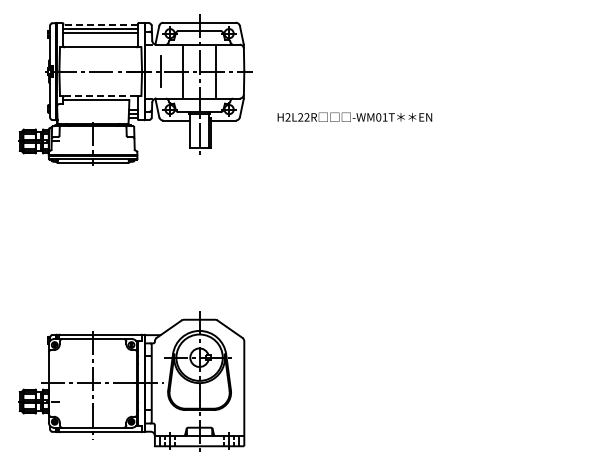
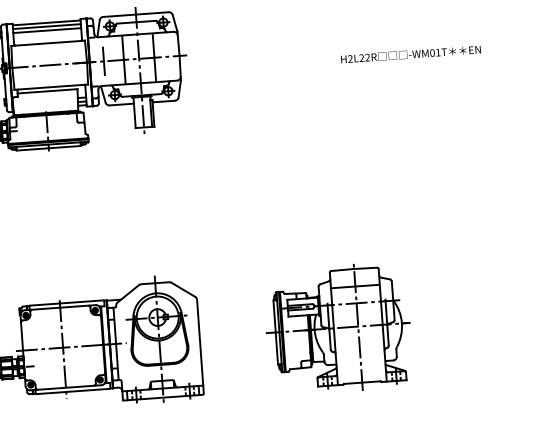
line: (100, 24) -> (46, 22), dashed -> solid
line: (100, 95) -> (51, 86), dashed -> solid
text: (354, 116) -> (410, 53), moved
part: (397, 384) -> (338, 328), added

